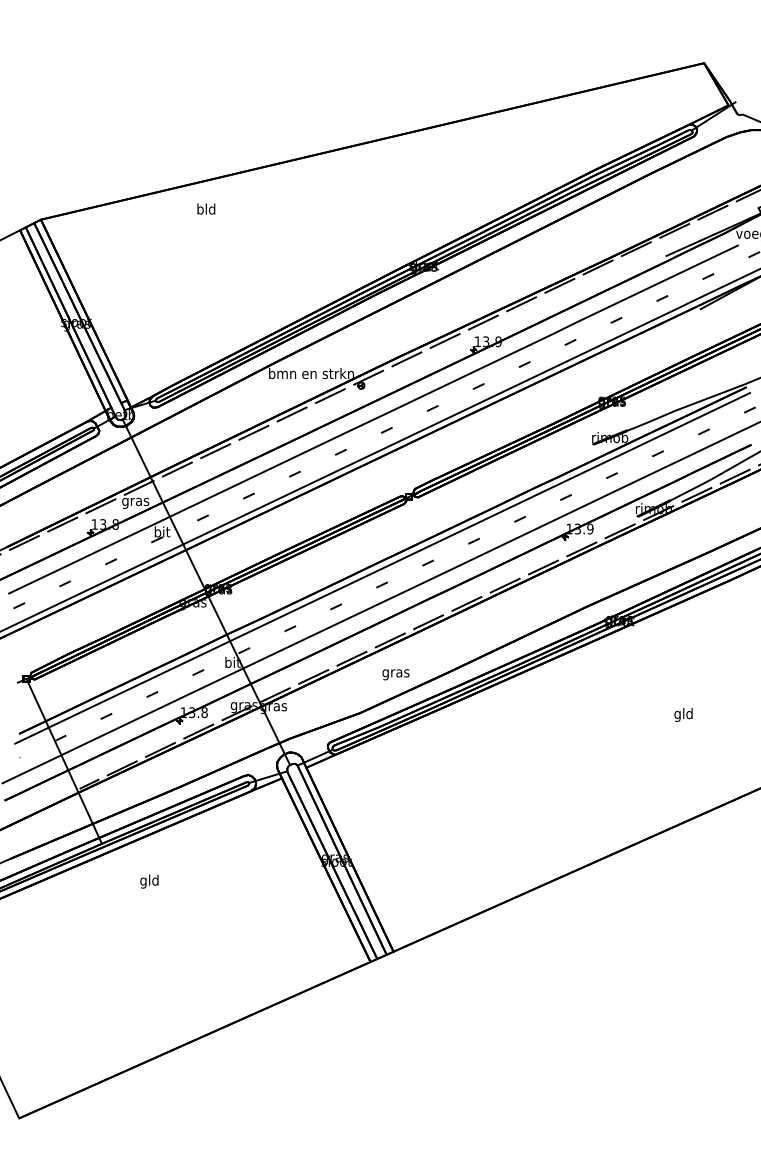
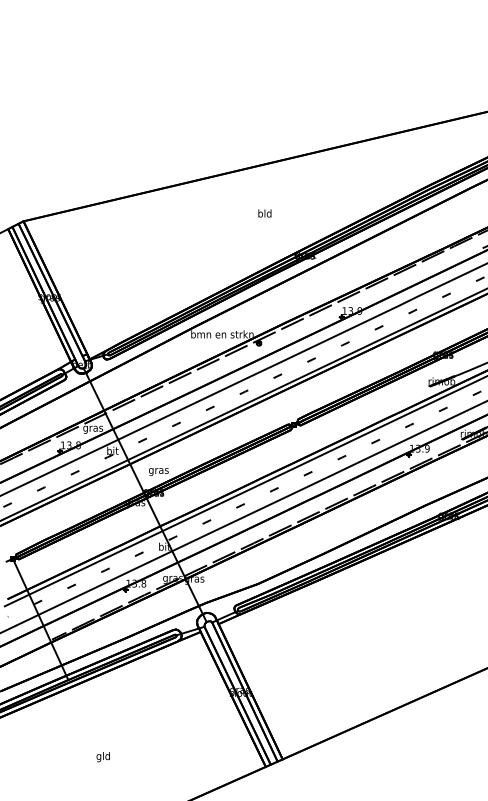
text: (206, 208) -> (265, 213), moved
text: (395, 674) -> (158, 471), moved
text: (149, 881) -> (103, 756), moved

